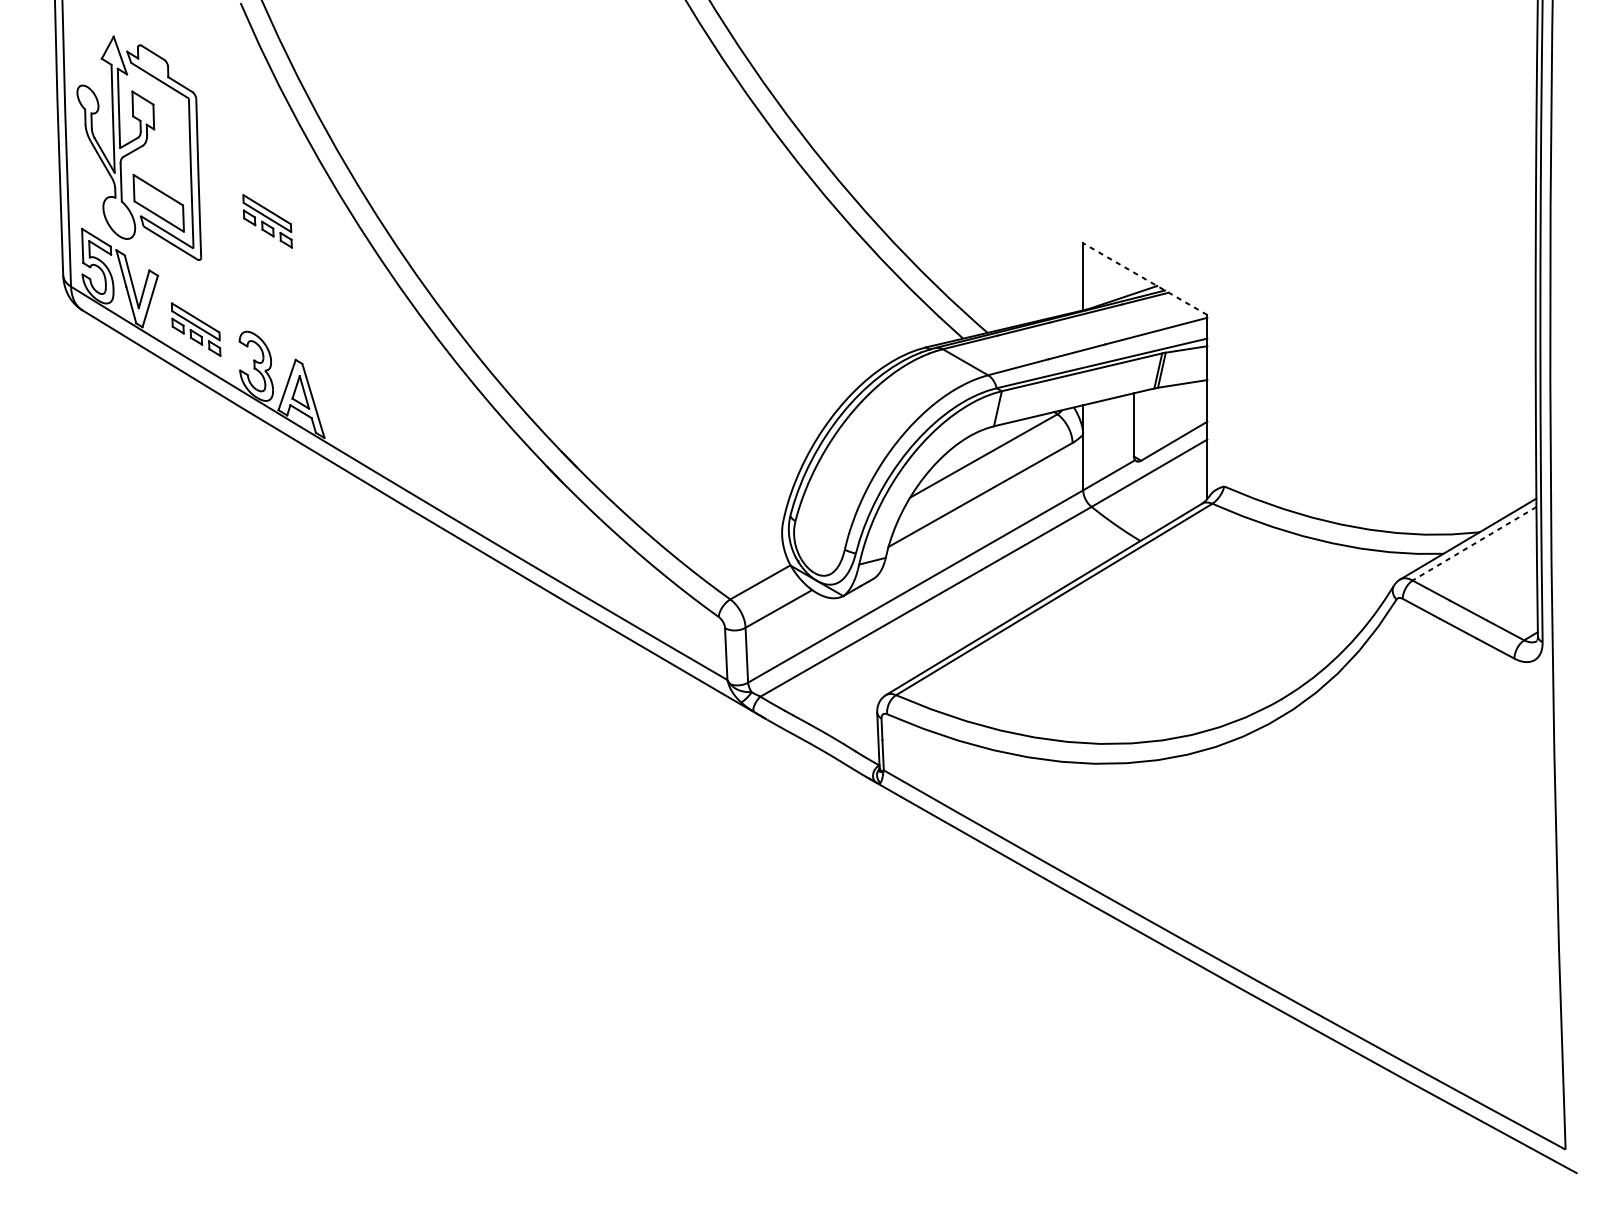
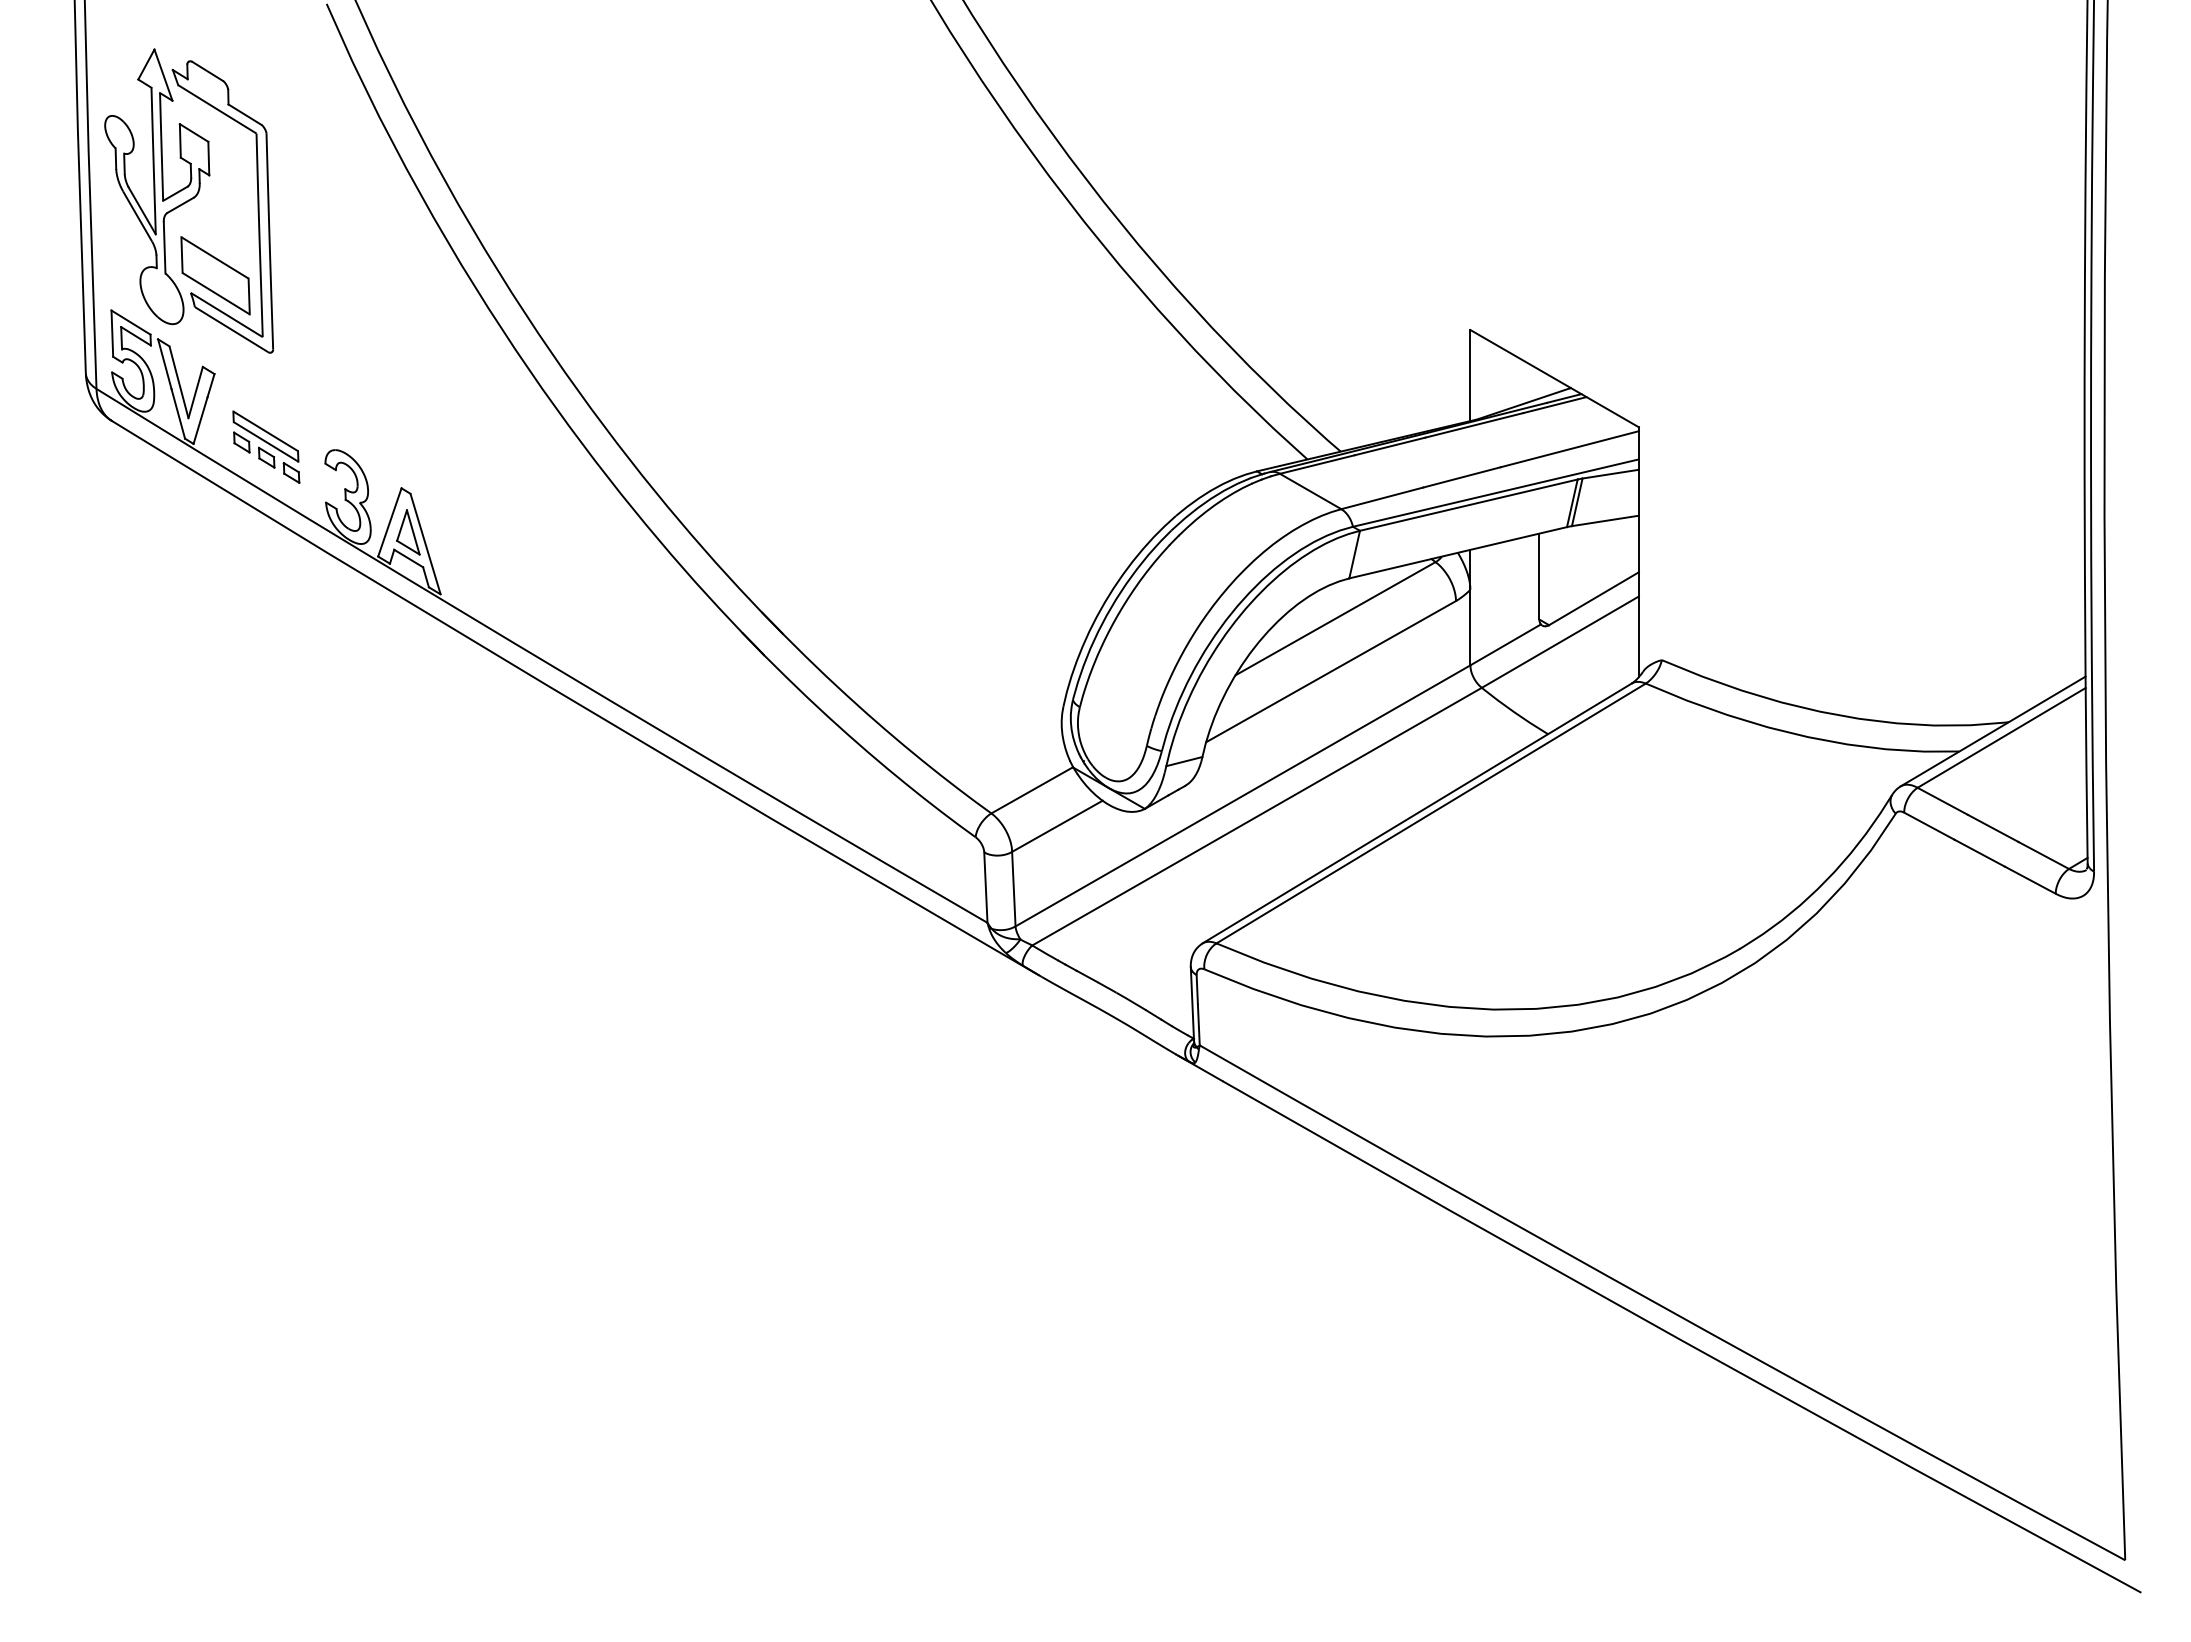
part: (267, 220) -> (363, 299), removed
line: (1145, 279) -> (1554, 378), dashed -> solid
line: (1474, 543) -> (2001, 737), dashed -> solid

